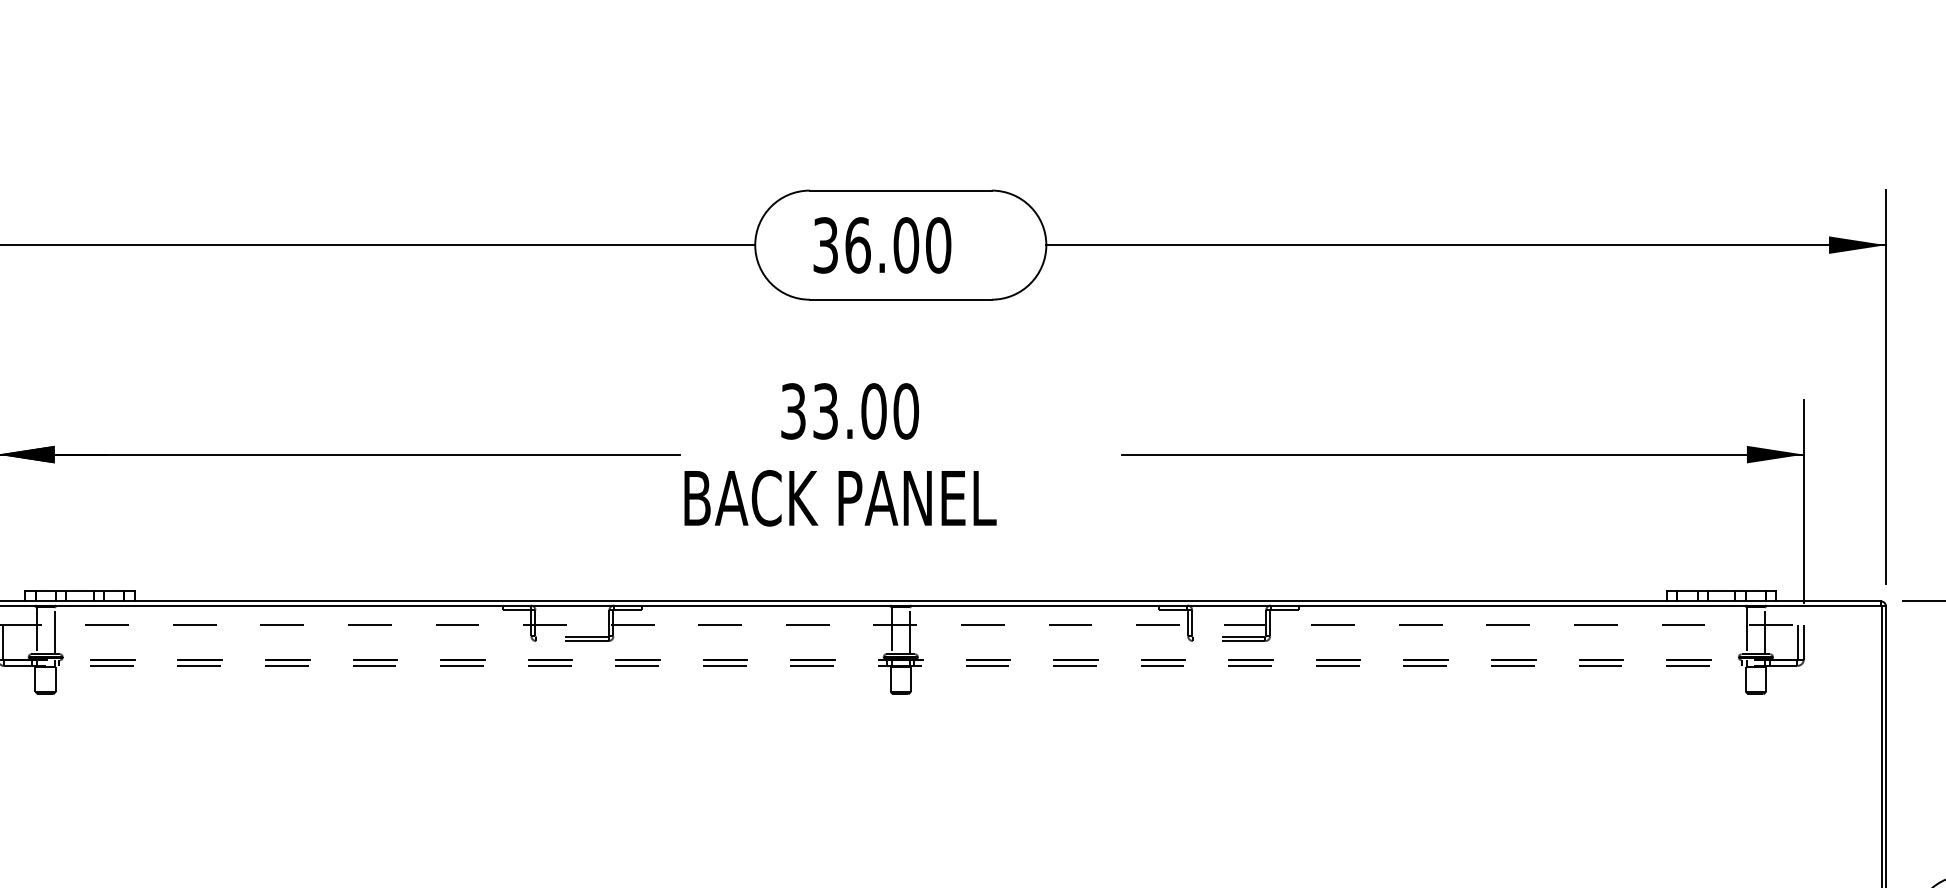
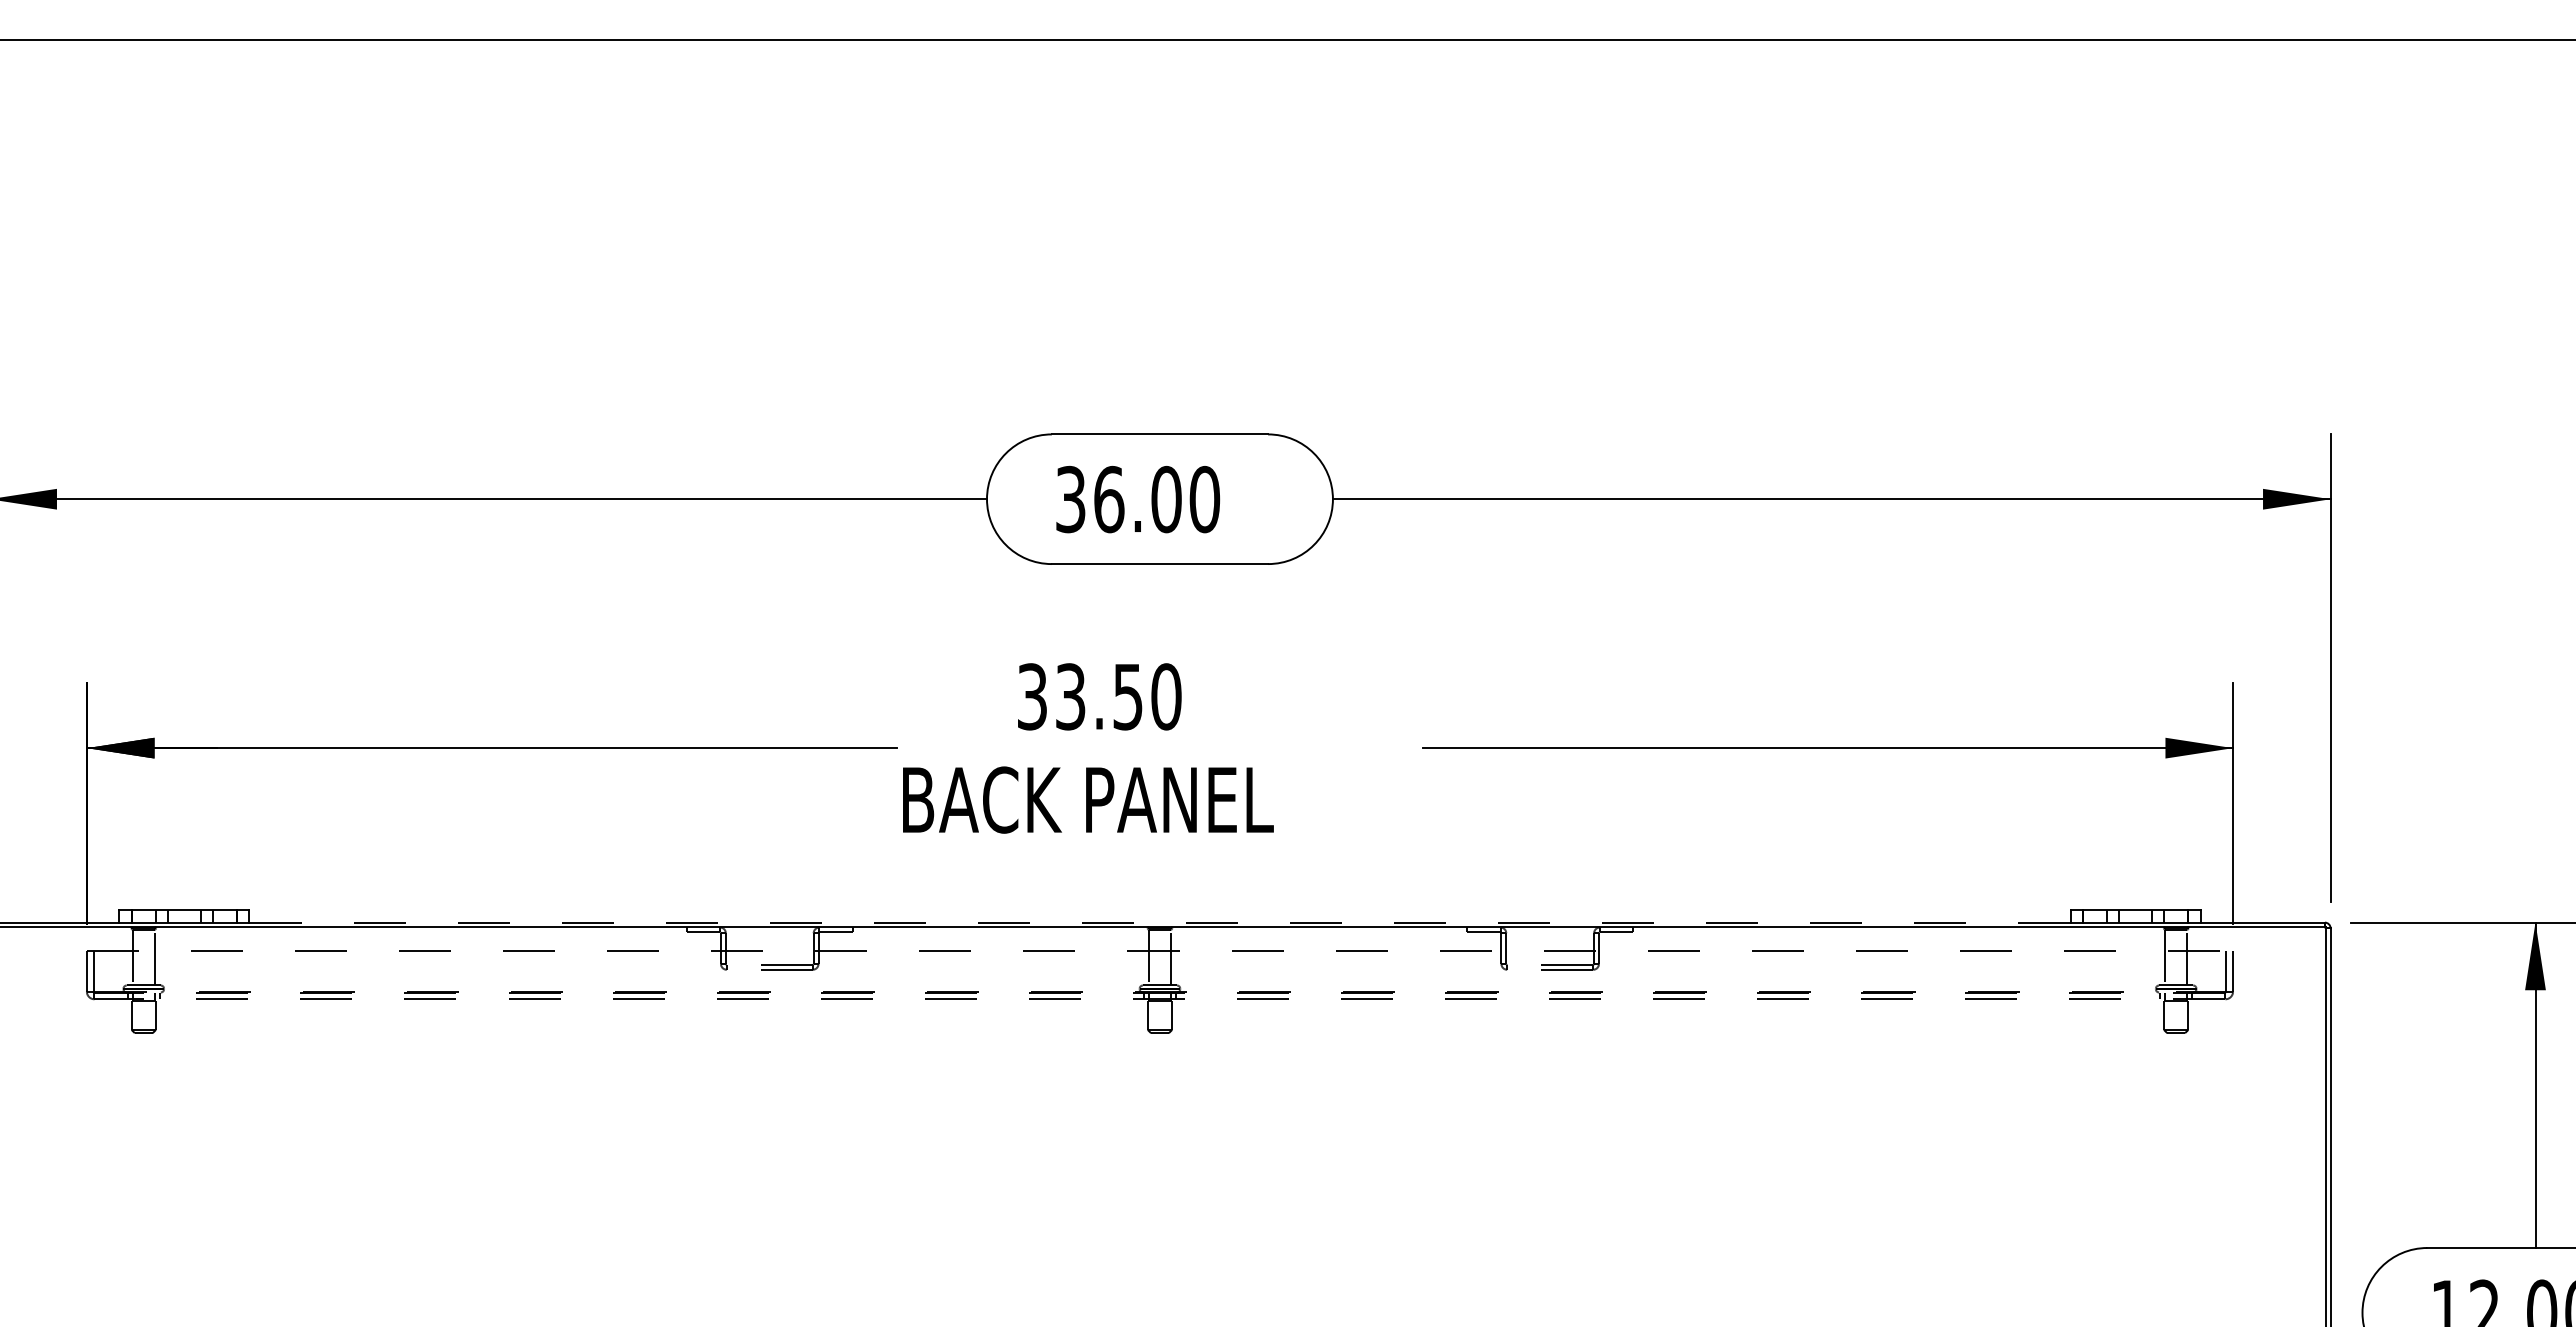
text: (874, 411) -> (1128, 696), 33.00 -> 33.50
line: (900, 601) -> (1159, 922), solid -> dashed

